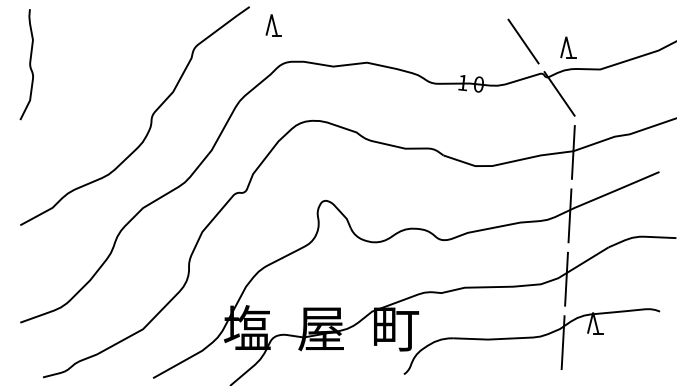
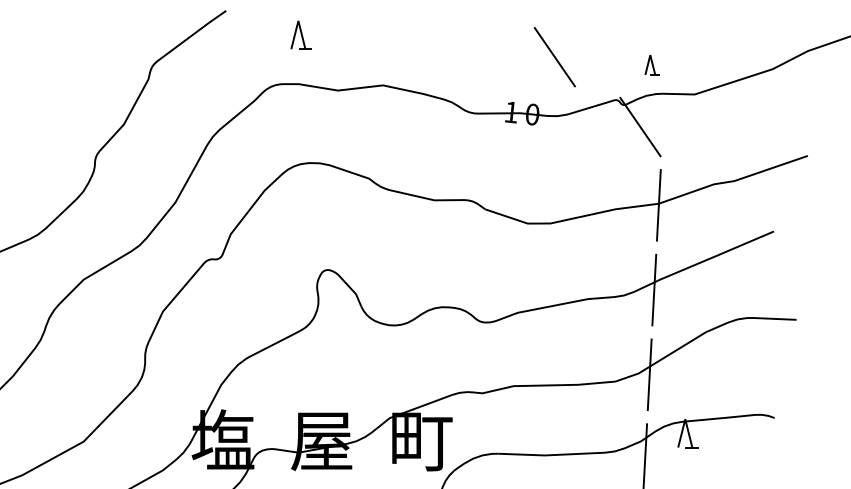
part: (273, 25) -> (300, 35), moved
line: (523, 41) -> (554, 57), moved
part: (568, 47) -> (652, 65), size x0.7

